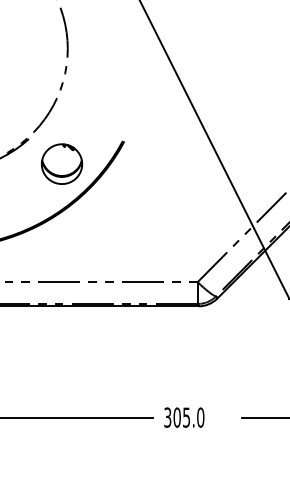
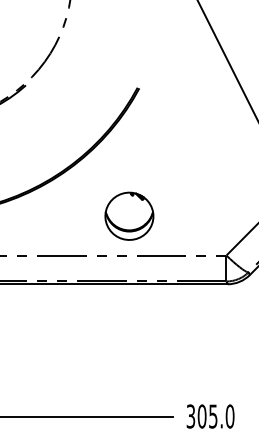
part: (61, 163) -> (128, 215), moved

